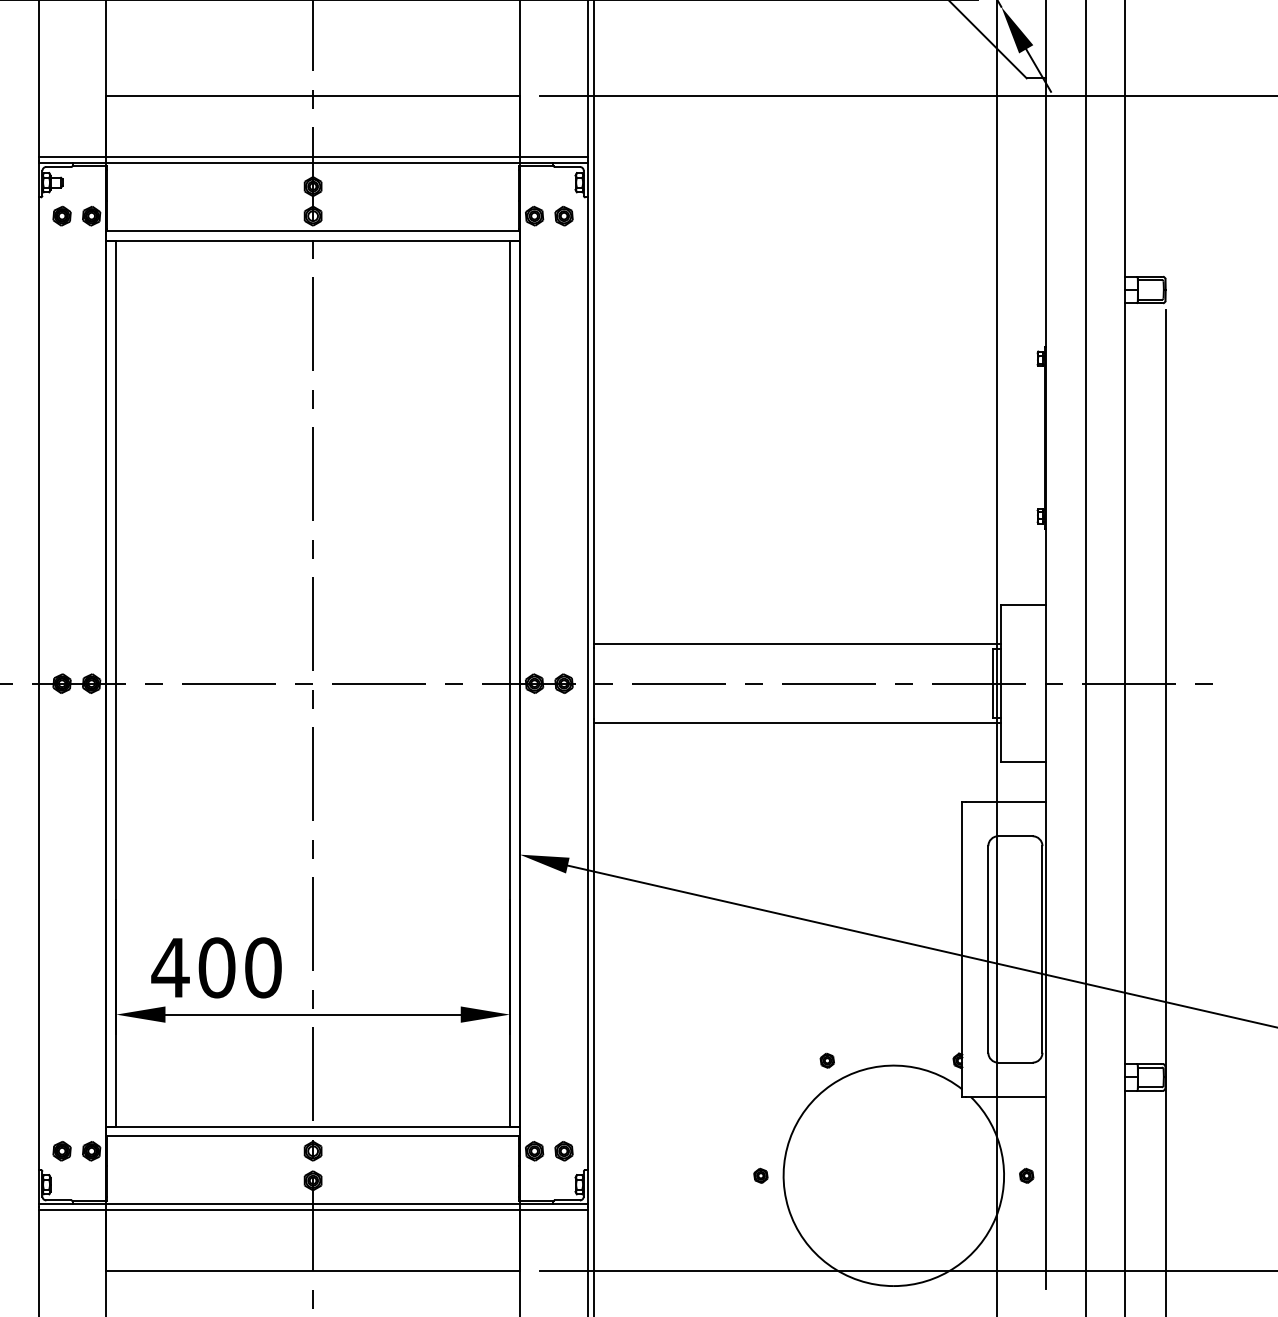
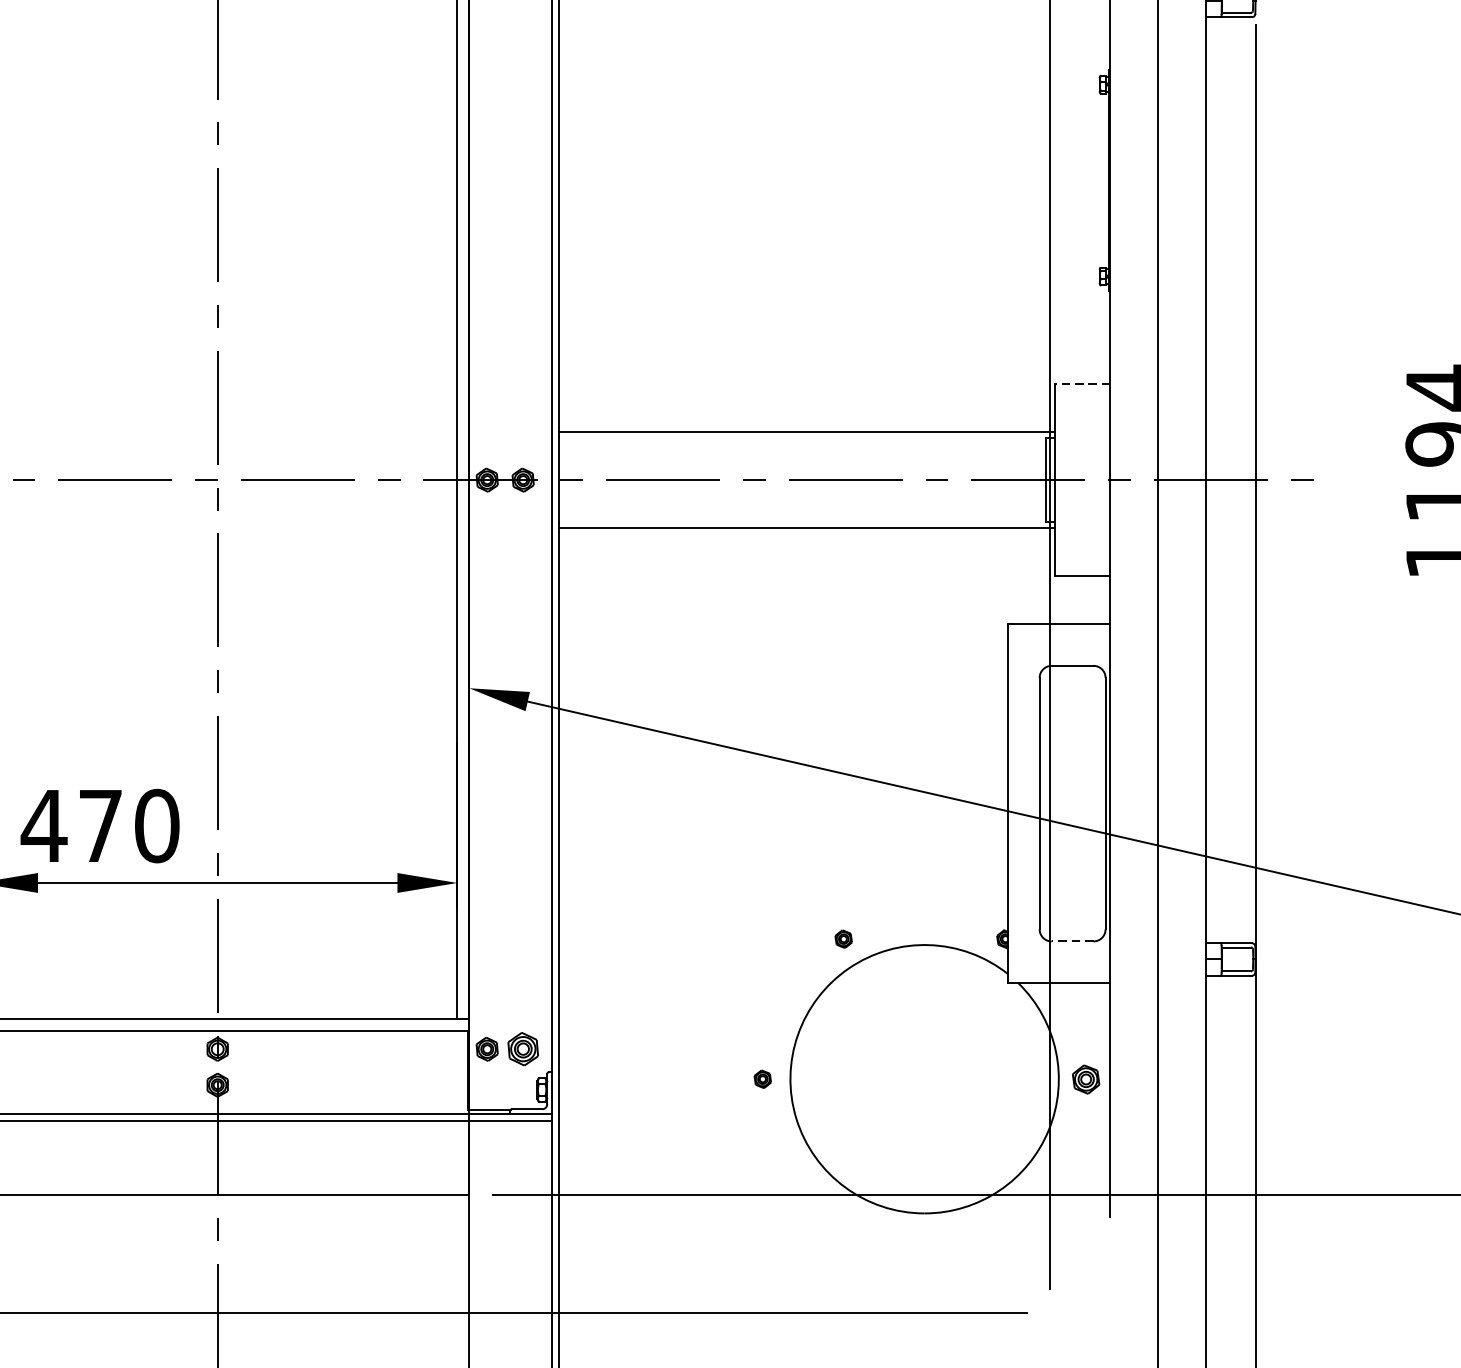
line: (1023, 604) -> (1082, 383), solid -> dashed
text: (216, 967) -> (100, 825), 400 -> 470
line: (1014, 1062) -> (1071, 941), solid -> dashed
part: (563, 1151) -> (522, 1049), size x1.4
part: (1026, 1175) -> (1086, 1078), size x1.6

